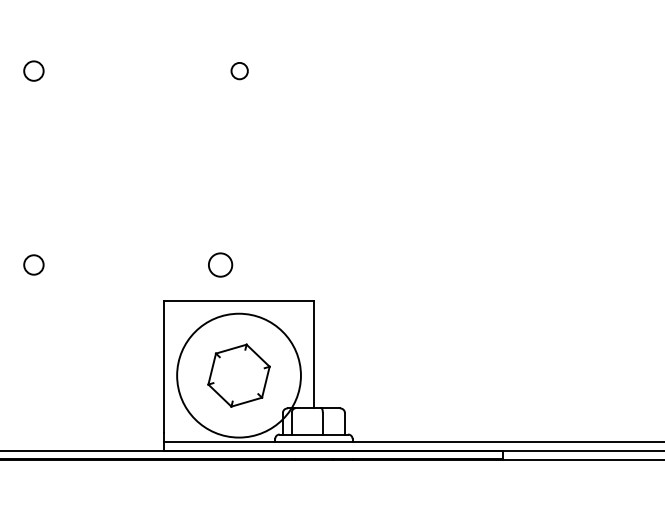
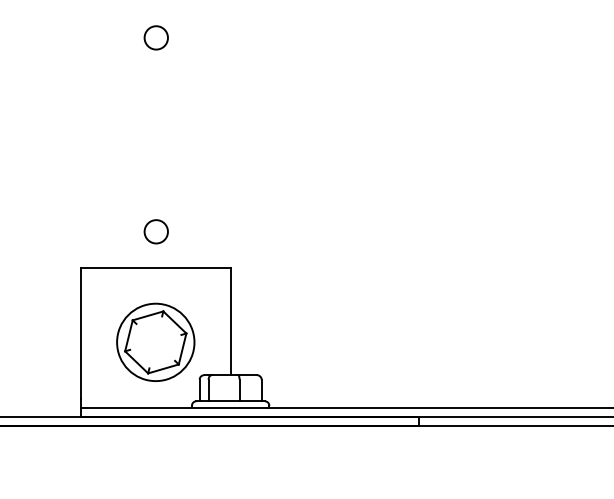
circle: (239, 70) -> (156, 37), size x1.43
circle: (220, 264) -> (156, 231), moved
circle: (238, 375) -> (155, 342), size x0.62

